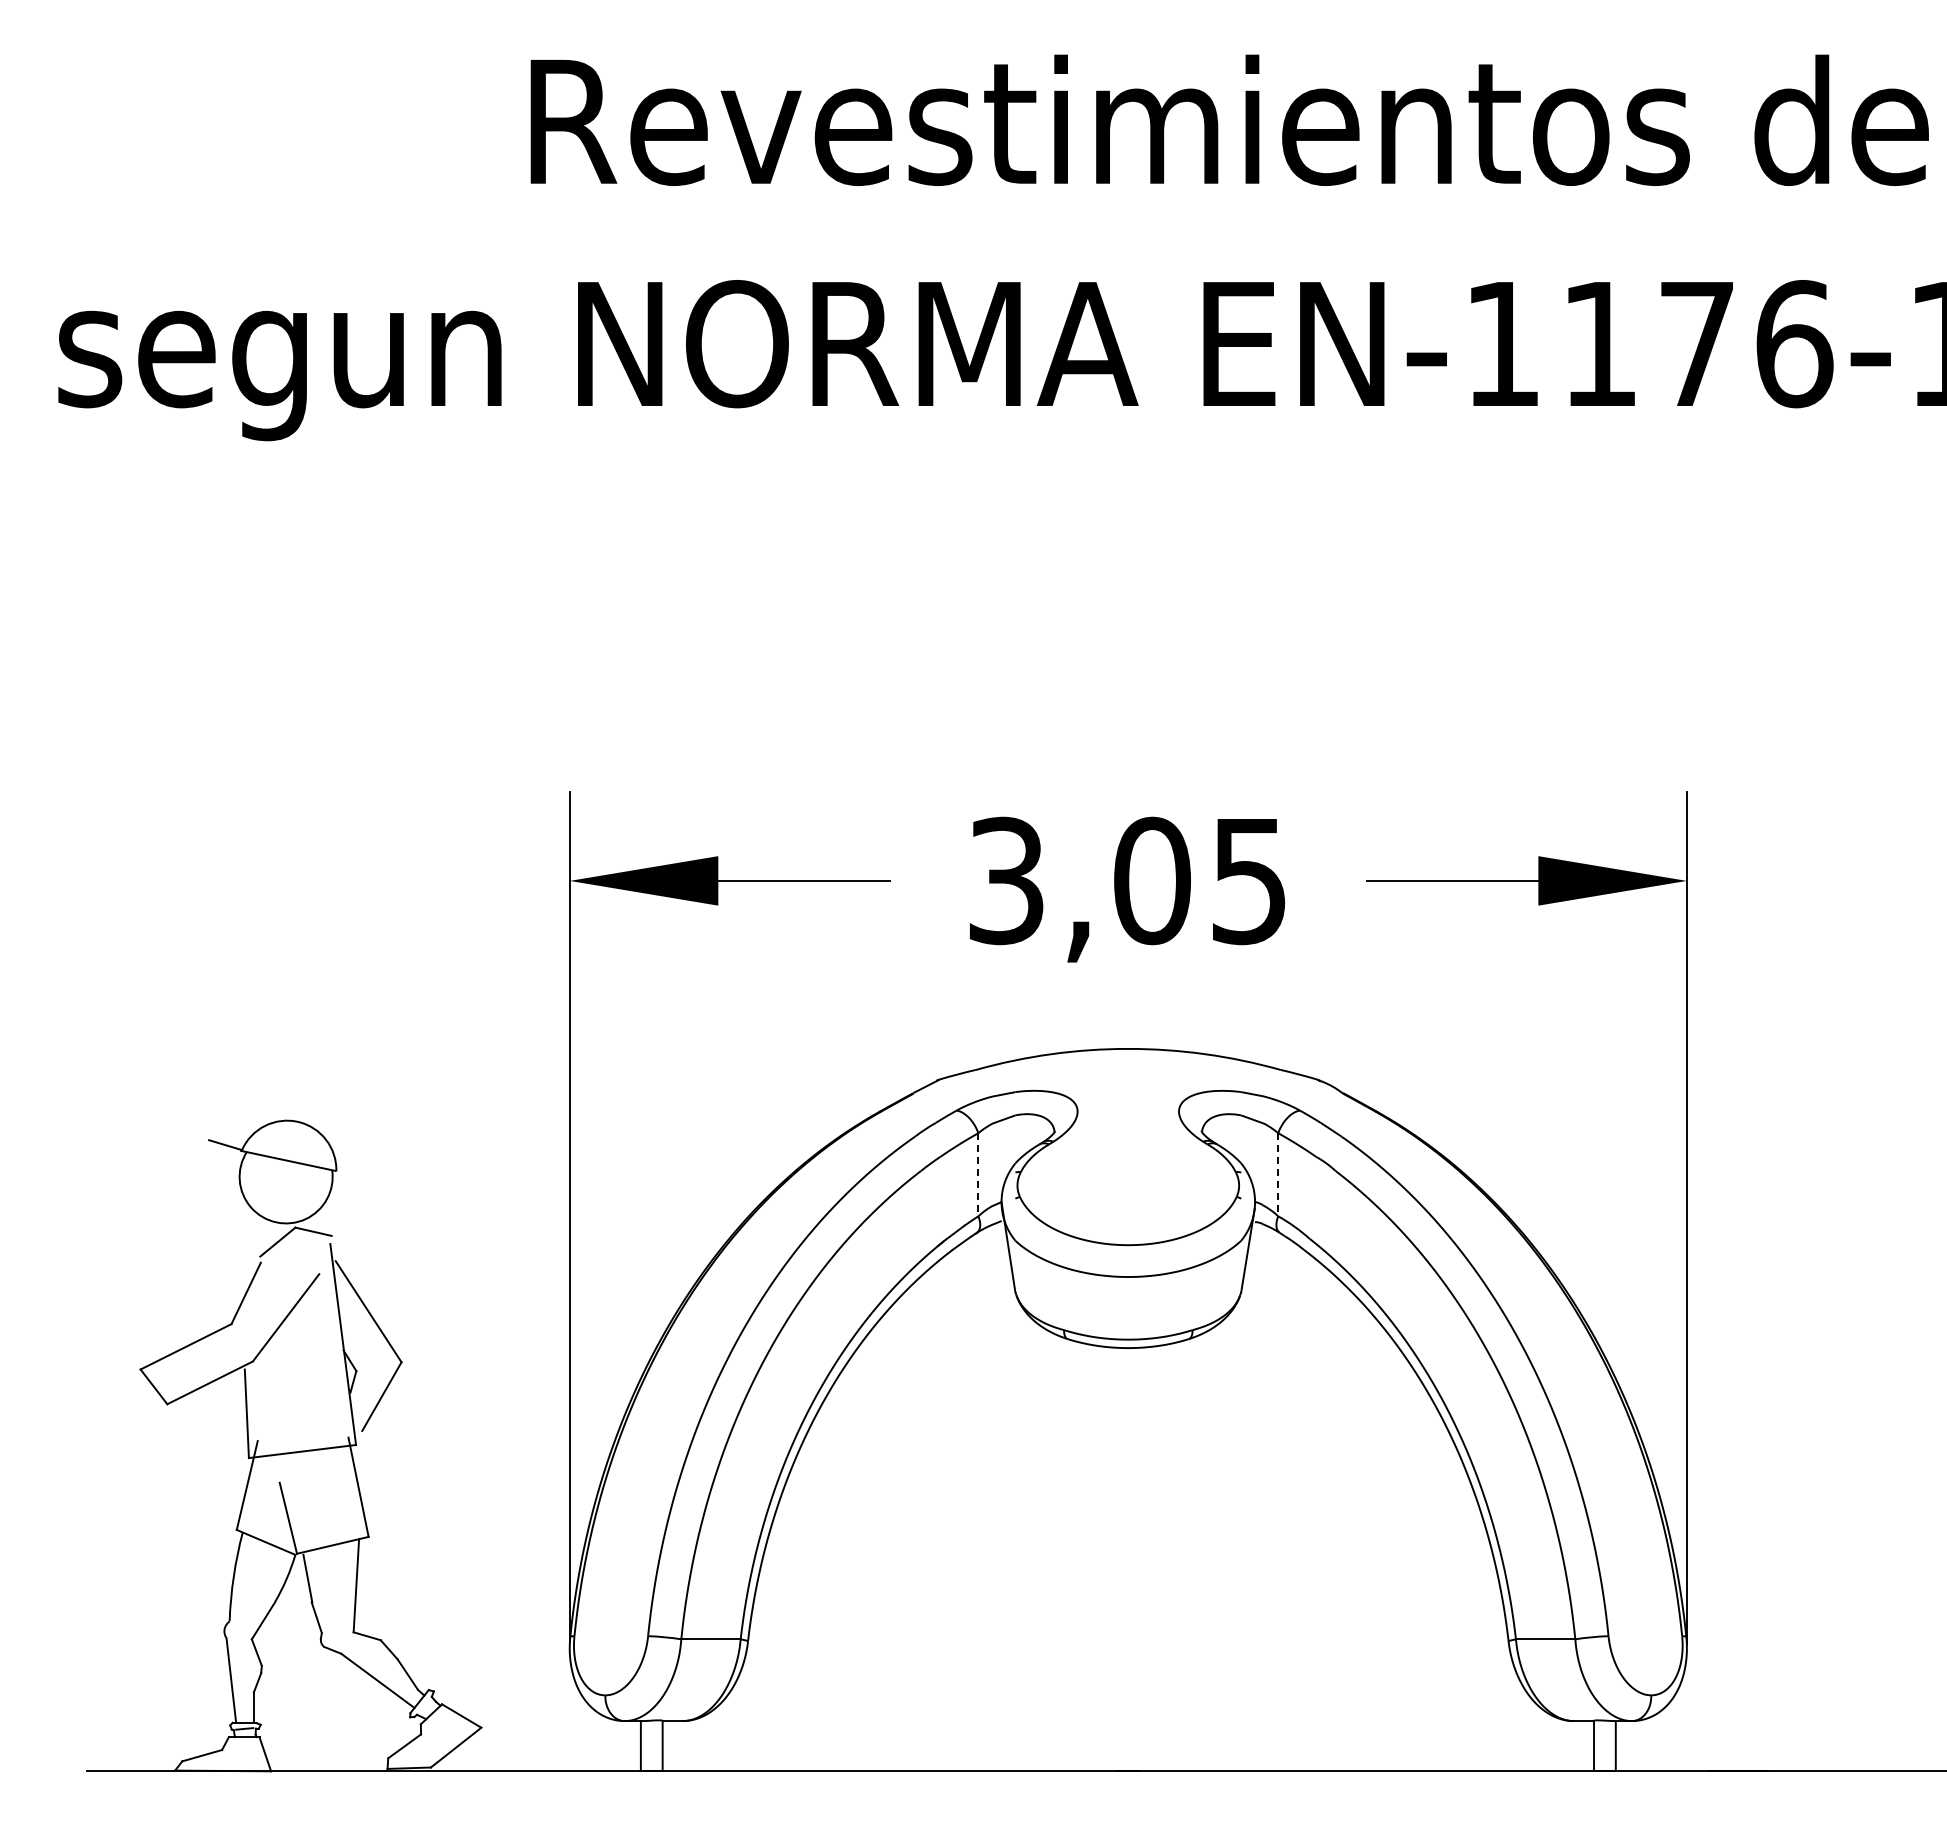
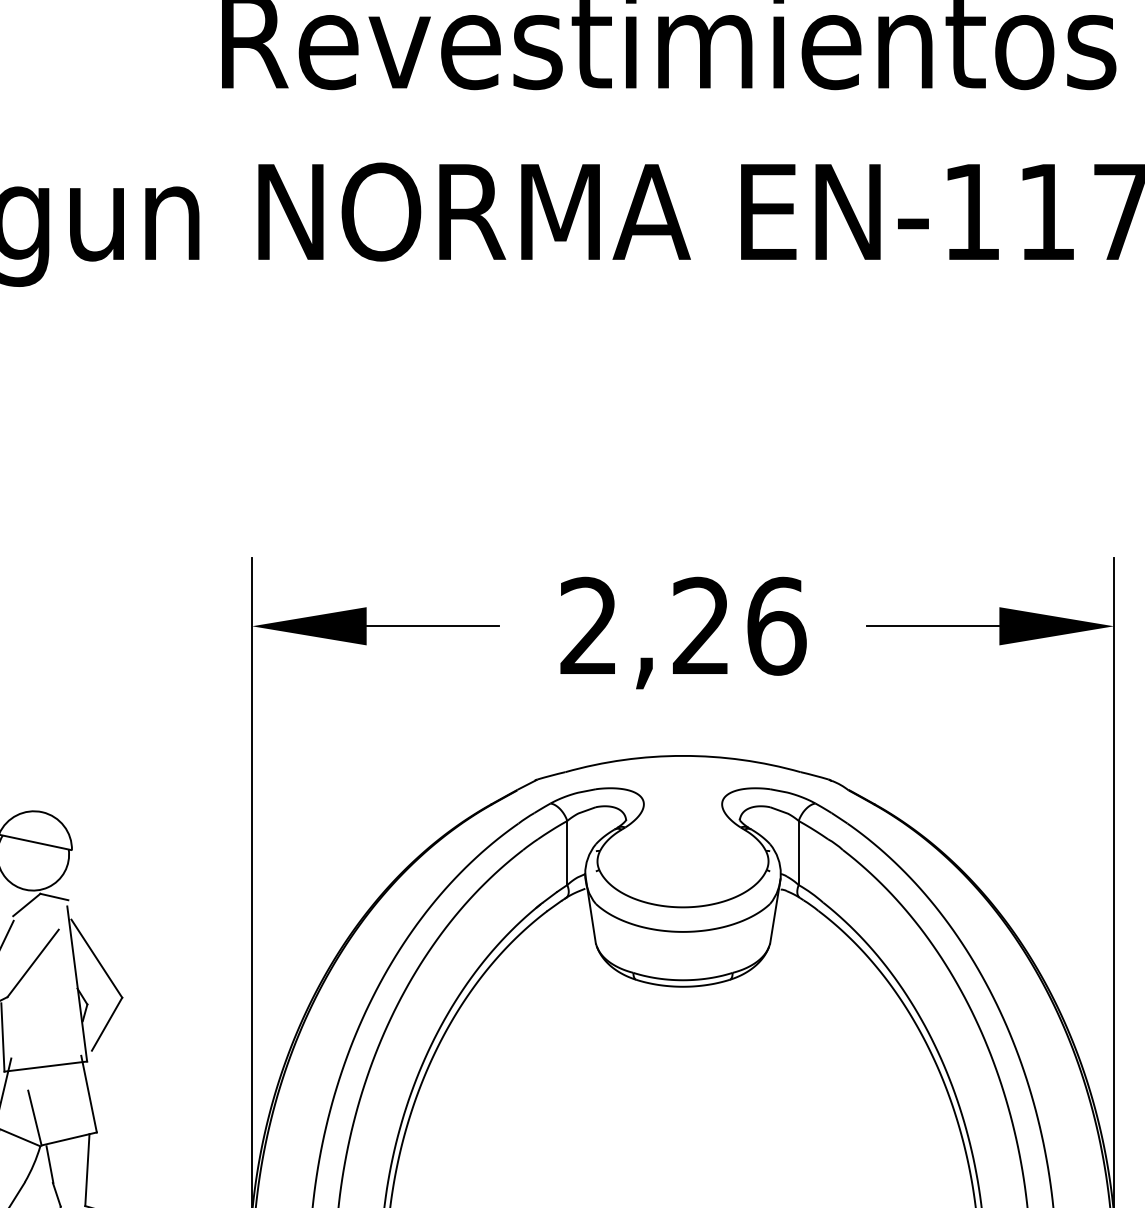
text: (1128, 880) -> (683, 625), 3,05 -> 2,26
line: (978, 1174) -> (567, 852), dashed -> solid
line: (1278, 1174) -> (798, 852), dashed -> solid

